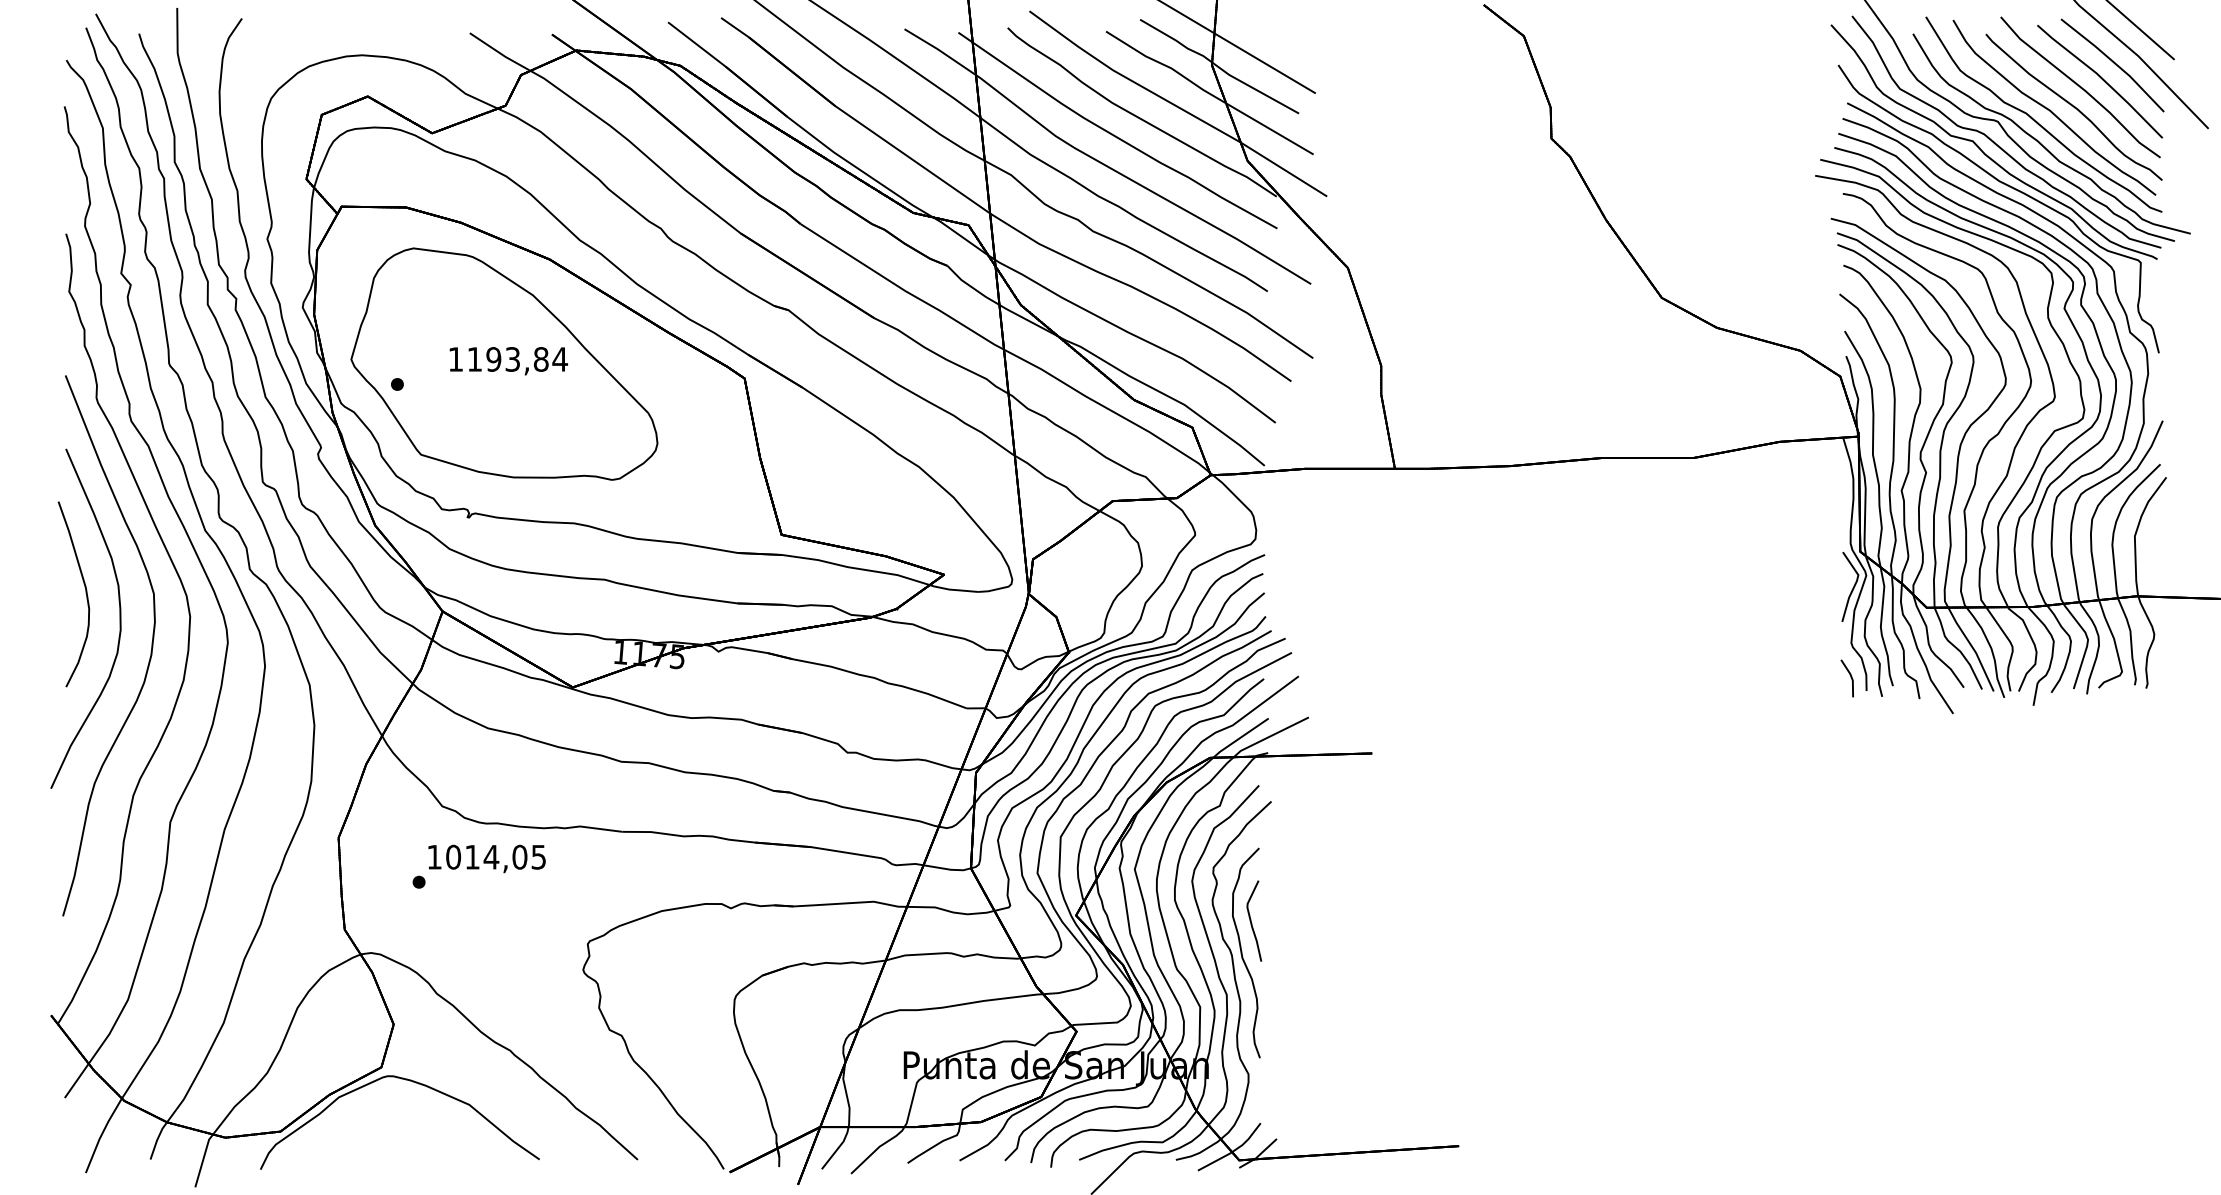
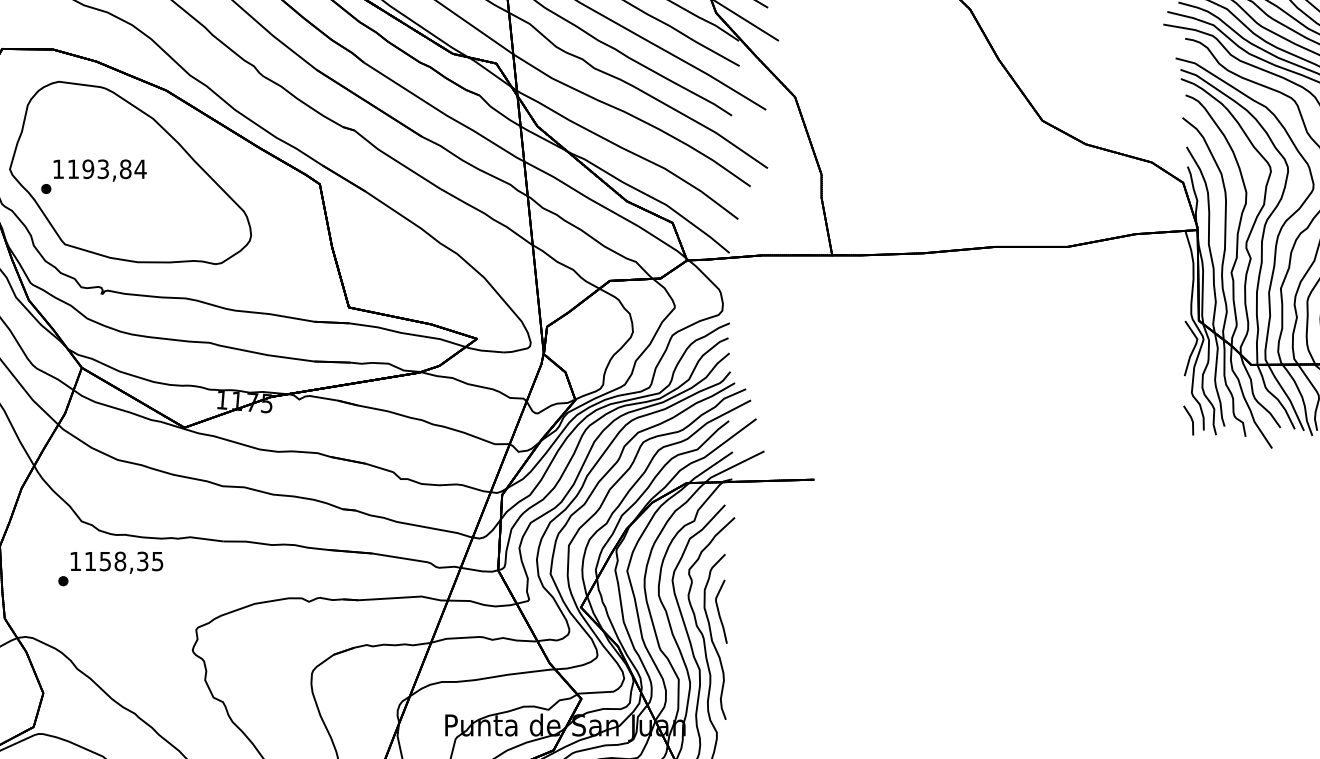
text: (508, 361) -> (99, 170), moved
text: (486, 856) -> (116, 560), 1014,05 -> 1158,35

